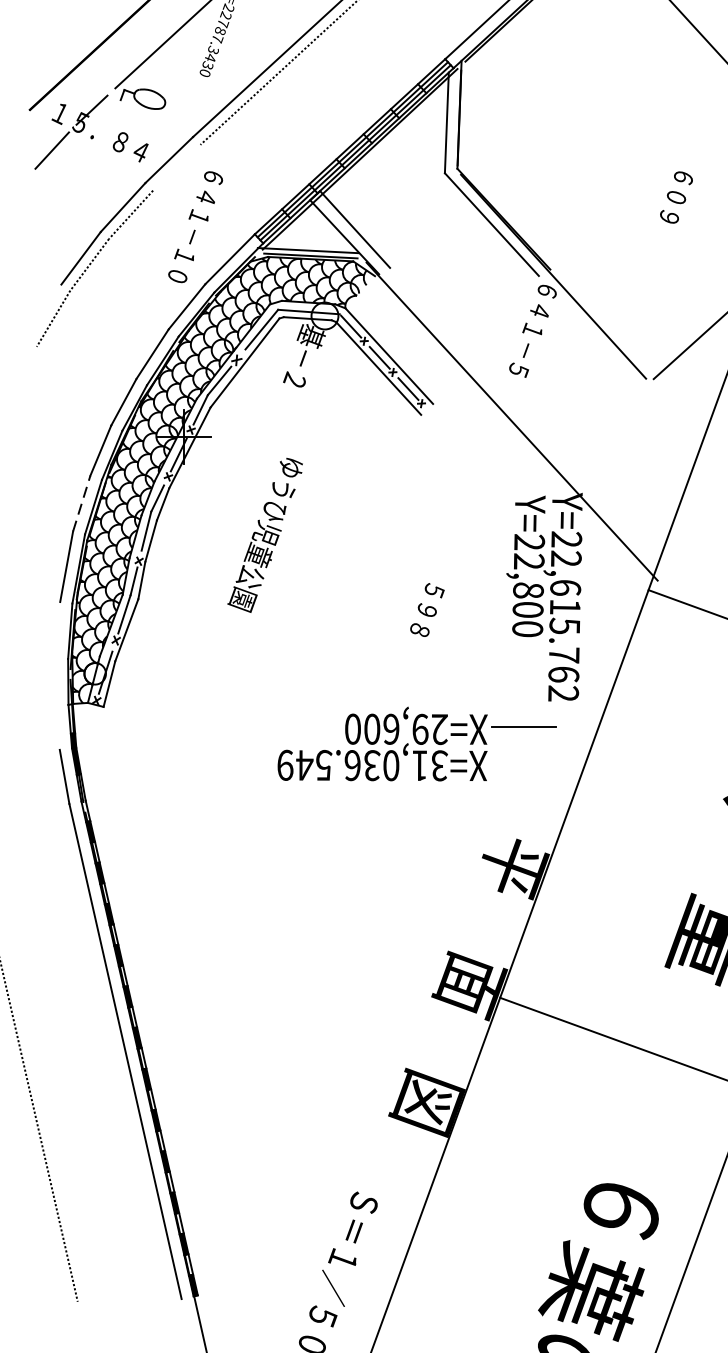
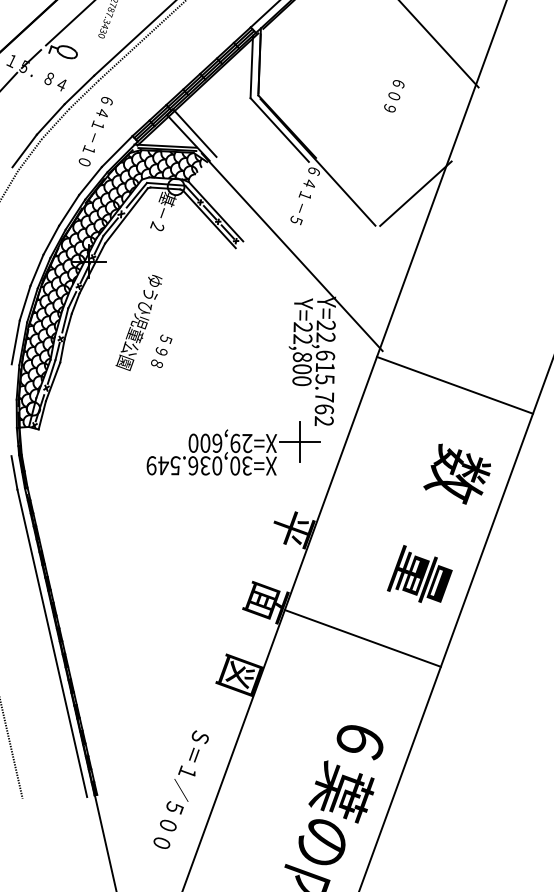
line: (175, 167) -> (83, 94), added
text: (676, 197) -> (394, 96), moved
line: (82, 502) -> (25, 302), dashed -> solid
text: (427, 608) -> (161, 350), moved
line: (523, 726) -> (299, 441), added
text: (420, 764) -> (235, 465), X=31,036.549 -> X=30,036.549

